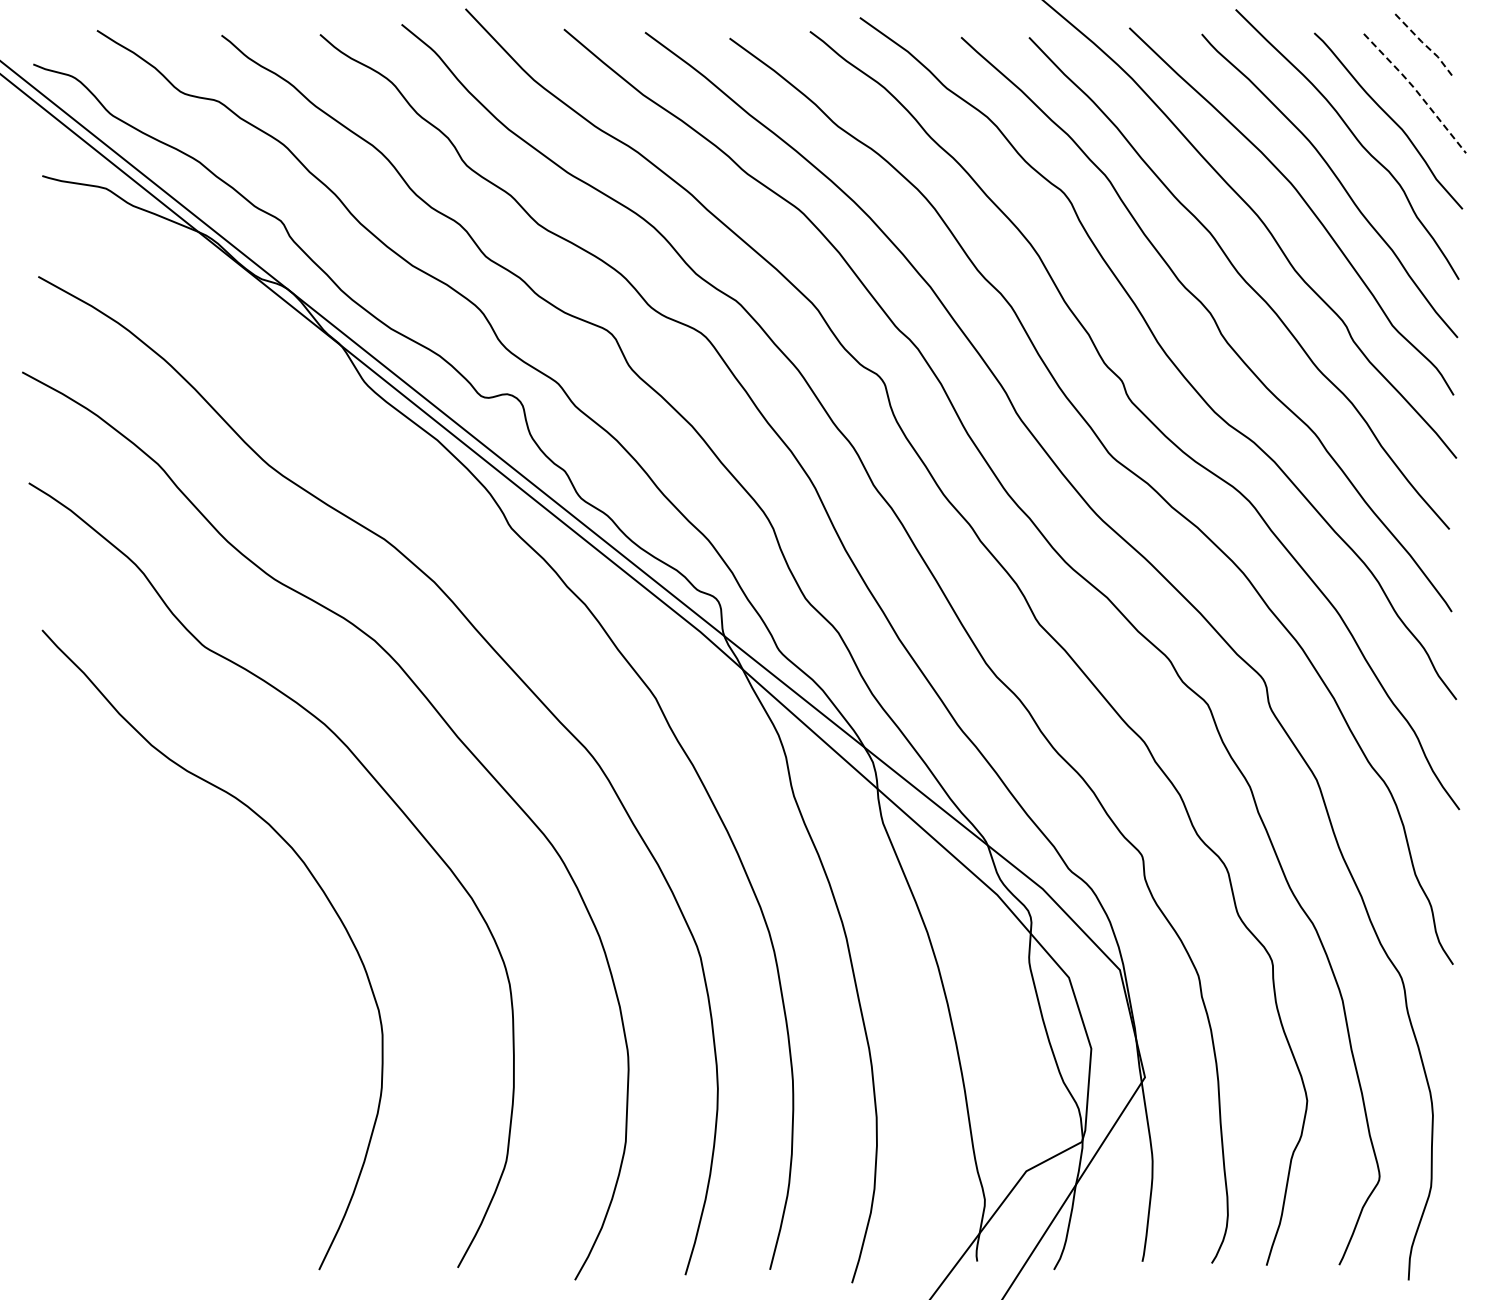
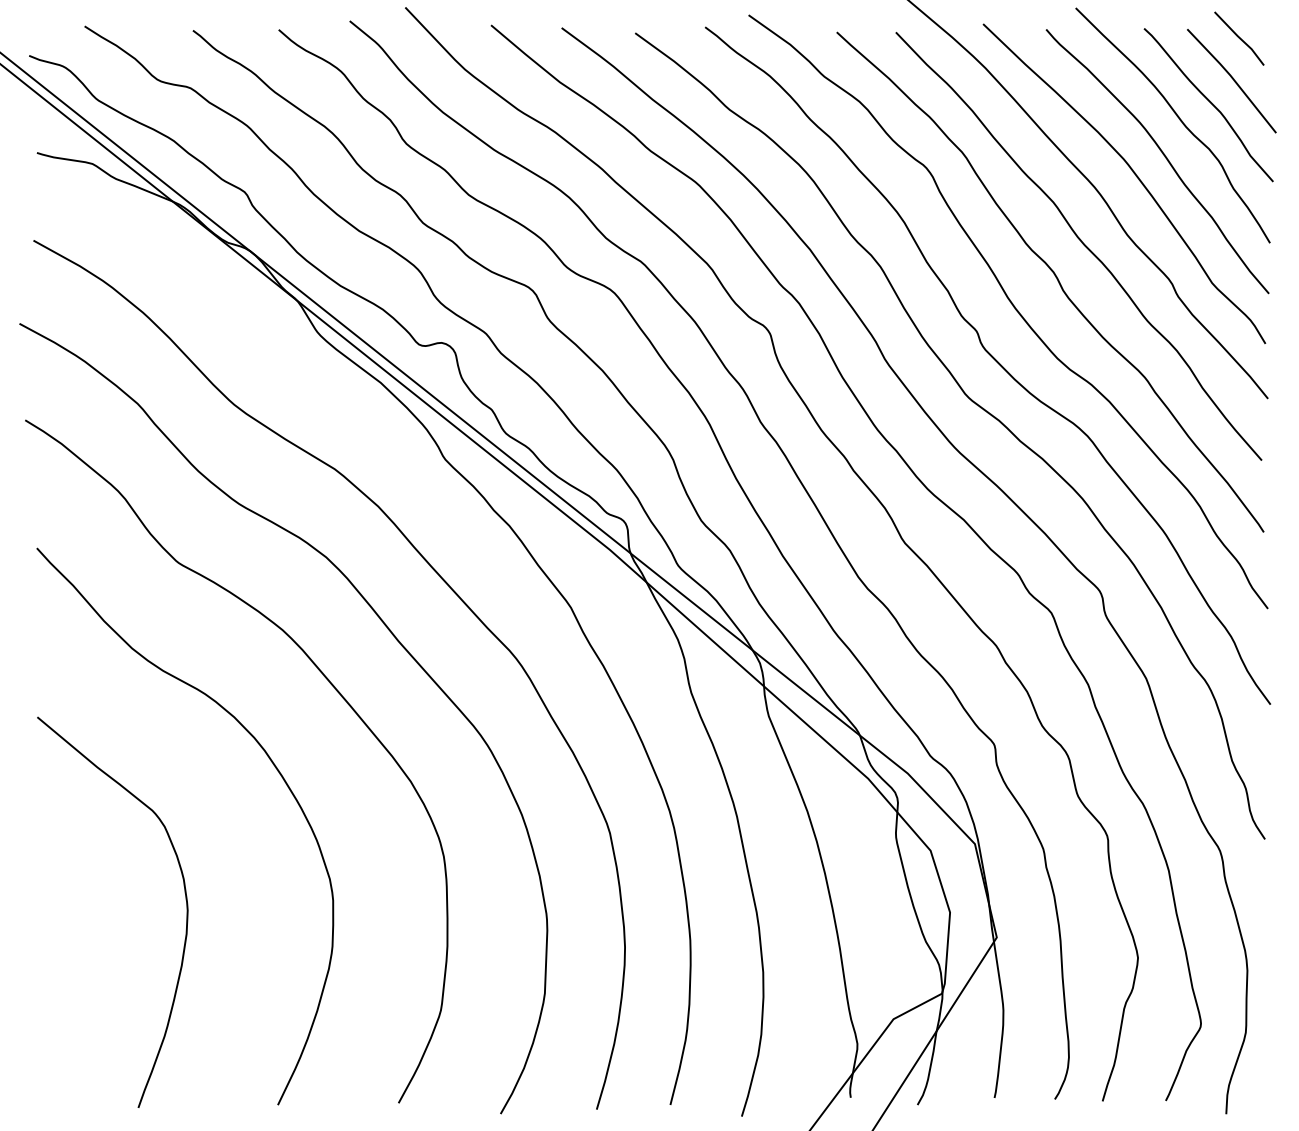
line: (1424, 44) -> (1240, 38), dashed -> solid
line: (1416, 91) -> (1233, 79), dashed -> solid
curve: (213, 1037) -> (186, 902), added

